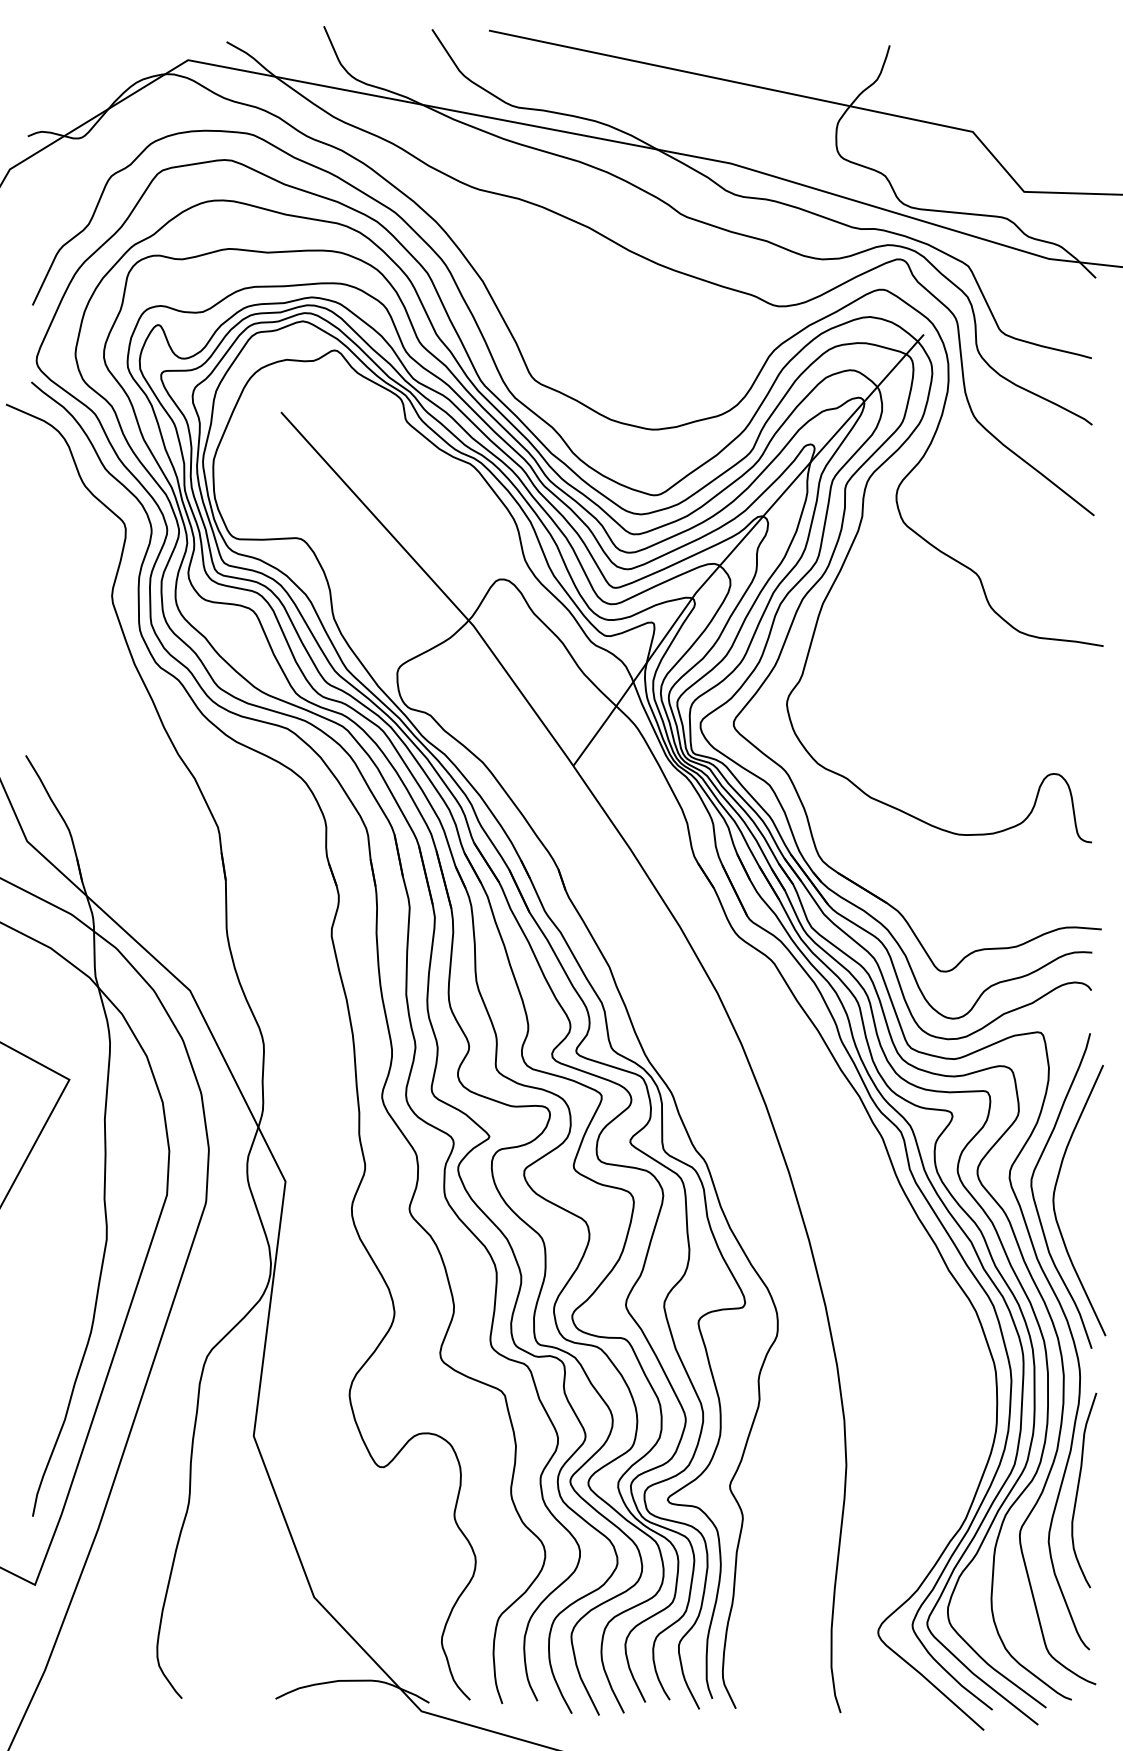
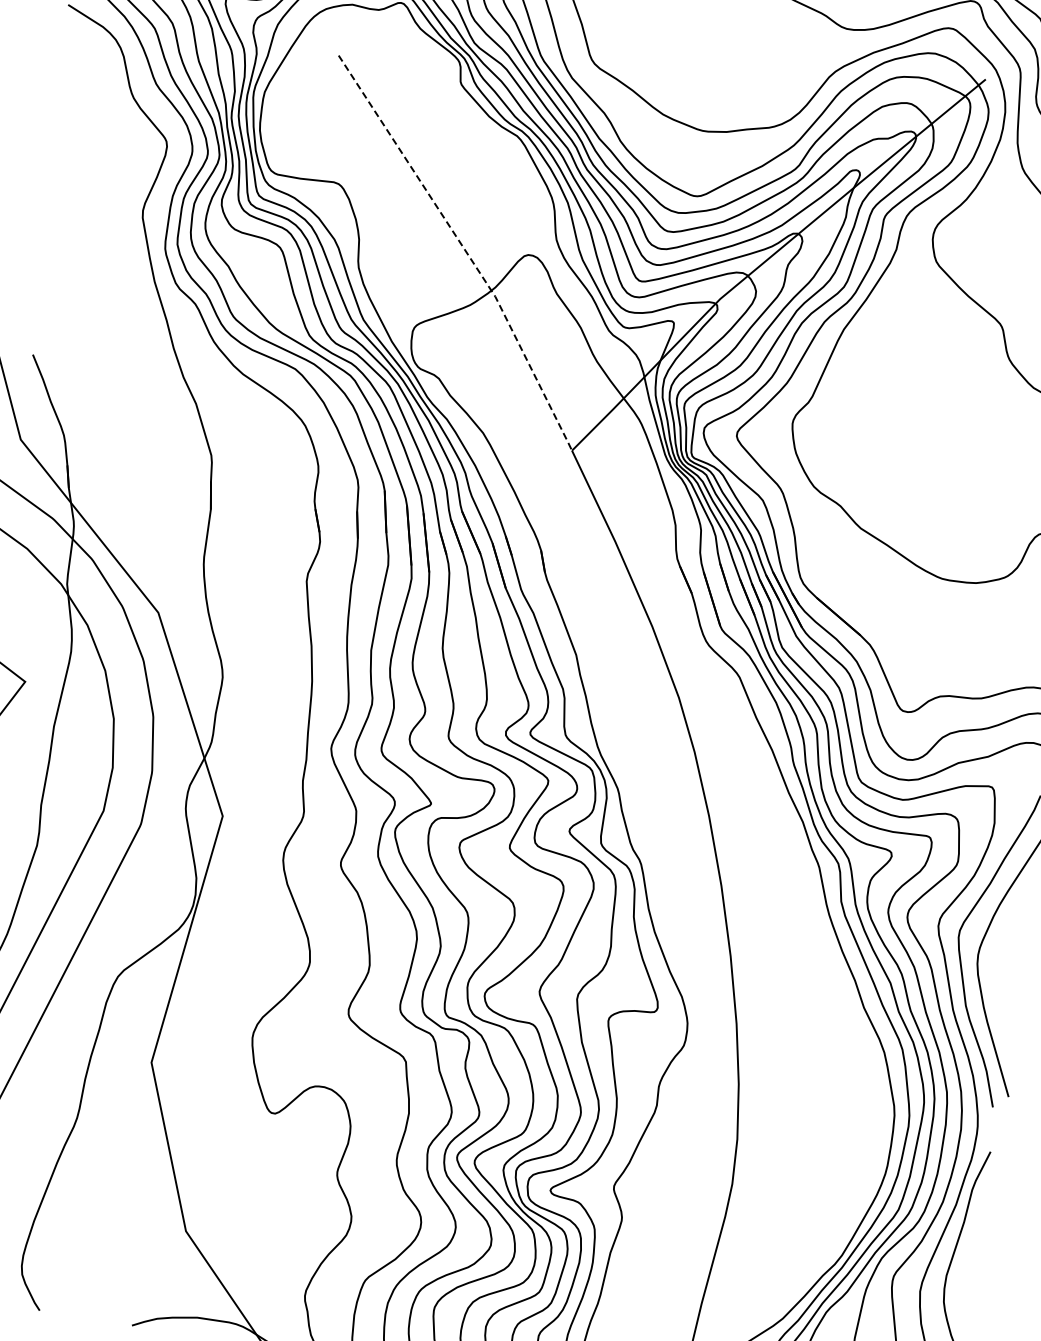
line: (436, 584) -> (465, 250), solid -> dashed

